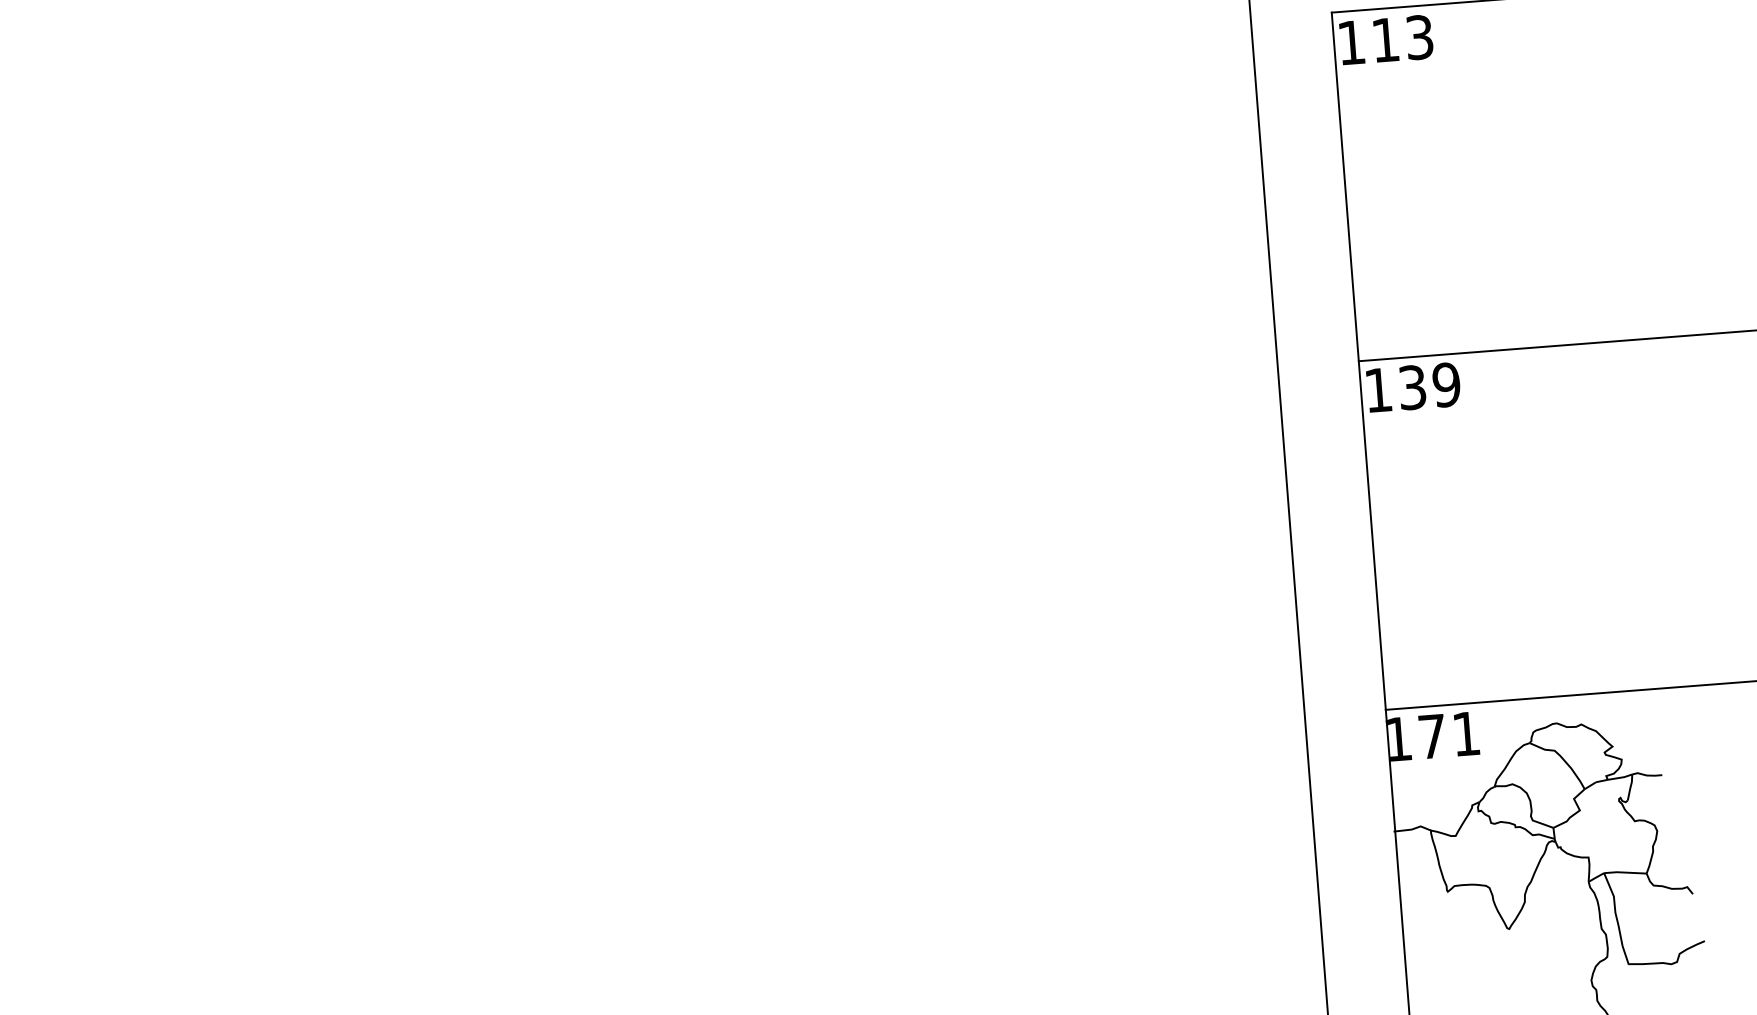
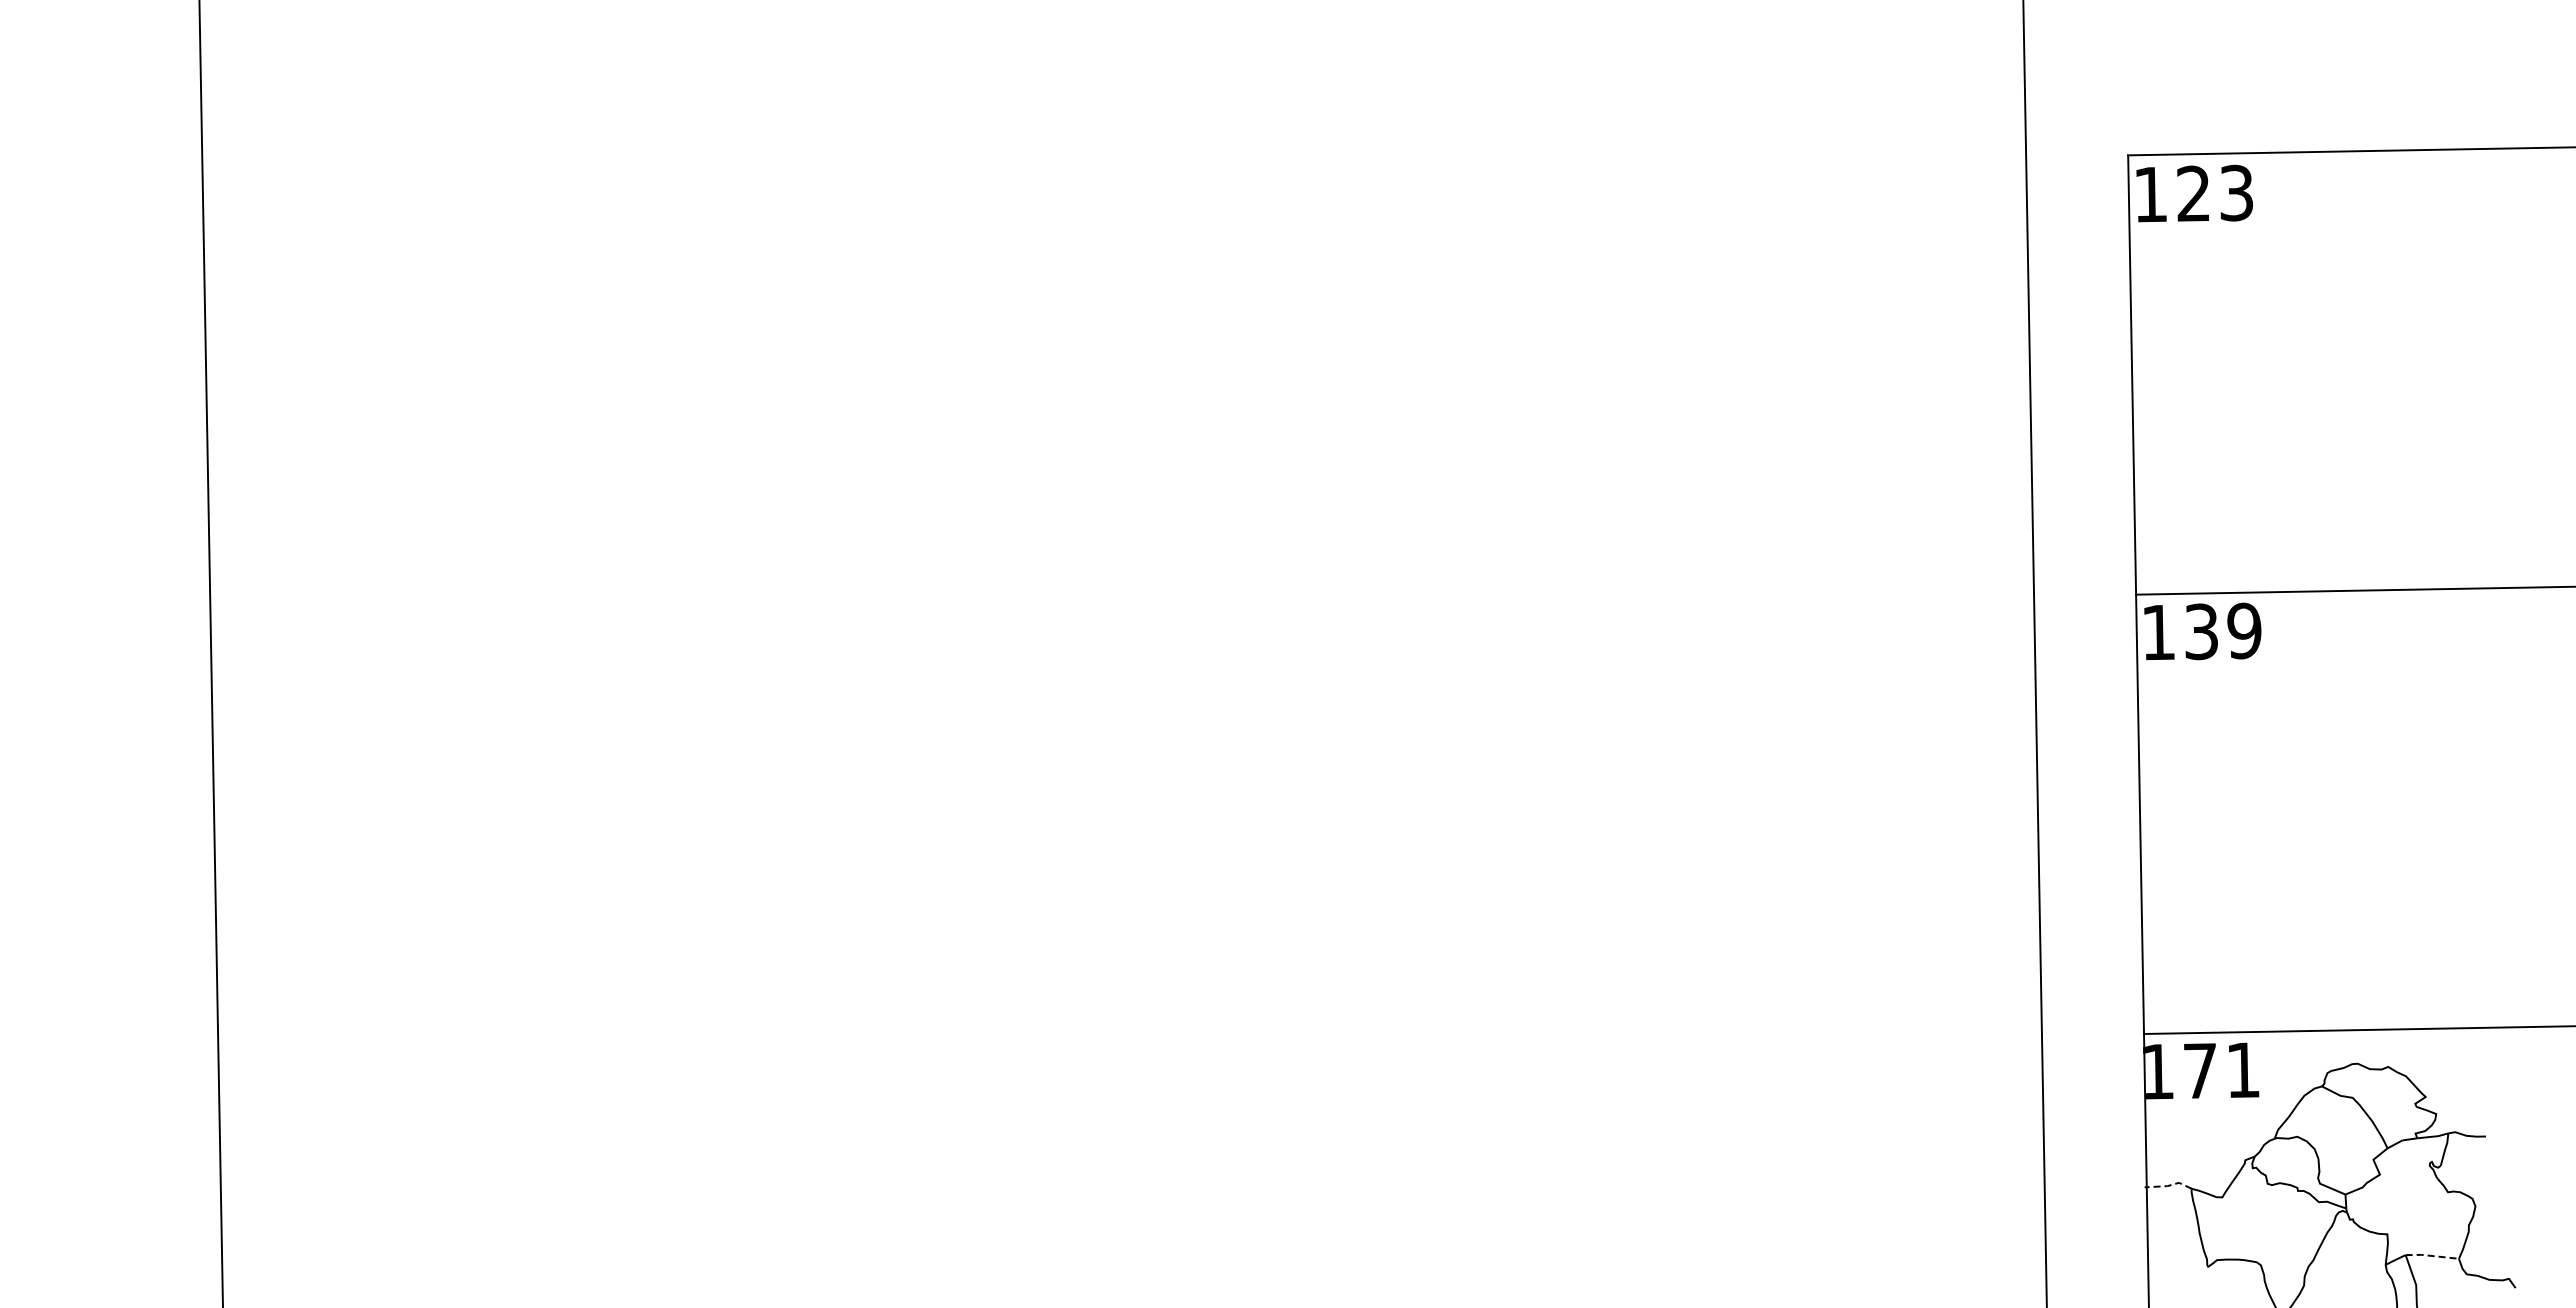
text: (1385, 39) -> (2193, 193), 113 -> 123
line: (1412, 829) -> (2168, 1185), solid -> dashed
line: (1624, 872) -> (2431, 1255), solid -> dashed

